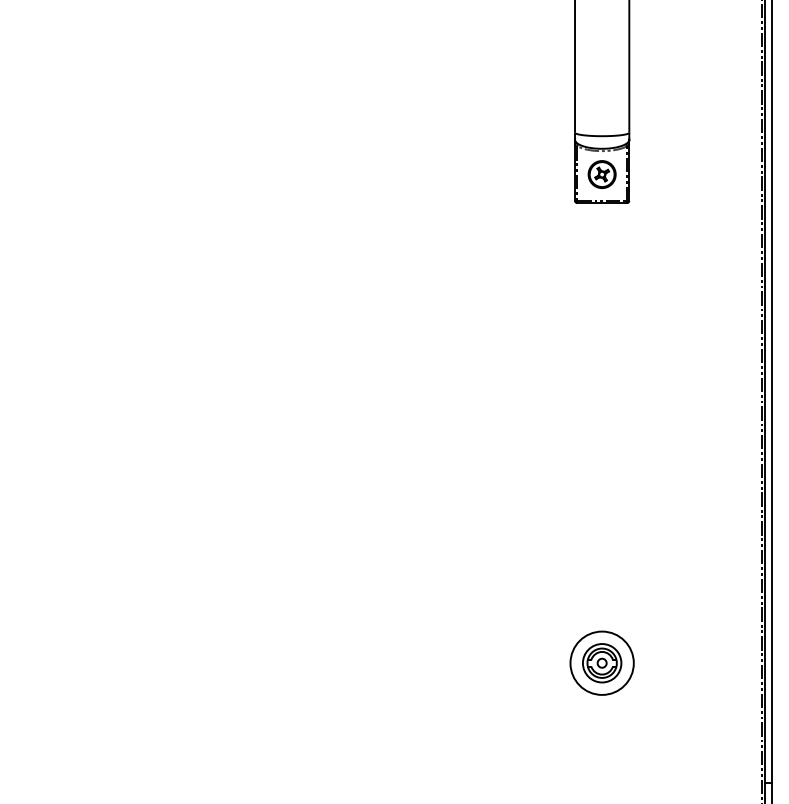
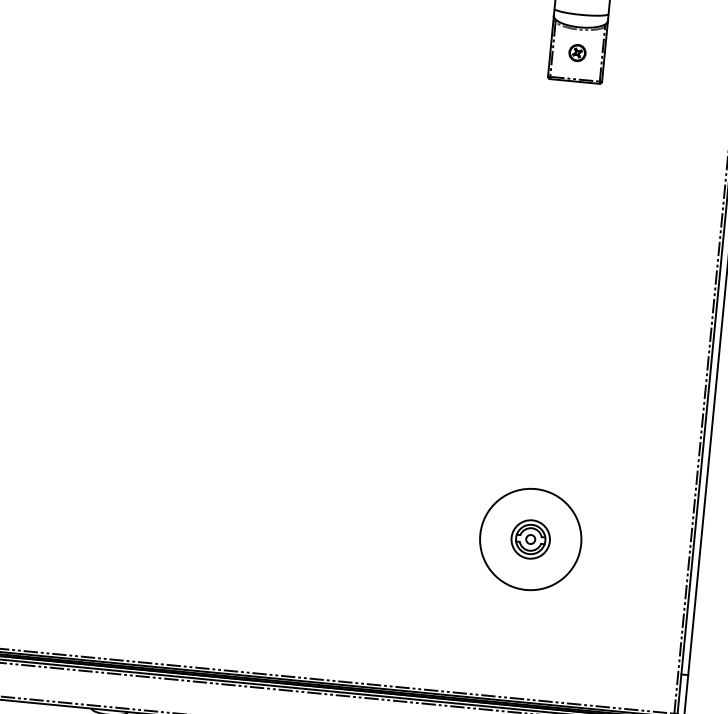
part: (601, 174) -> (576, 52), size x0.6
circle: (601, 662) -> (530, 538), size x1.6

